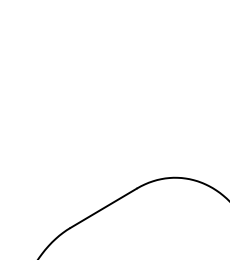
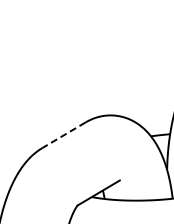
line: (103, 208) -> (63, 135), solid -> dashed

